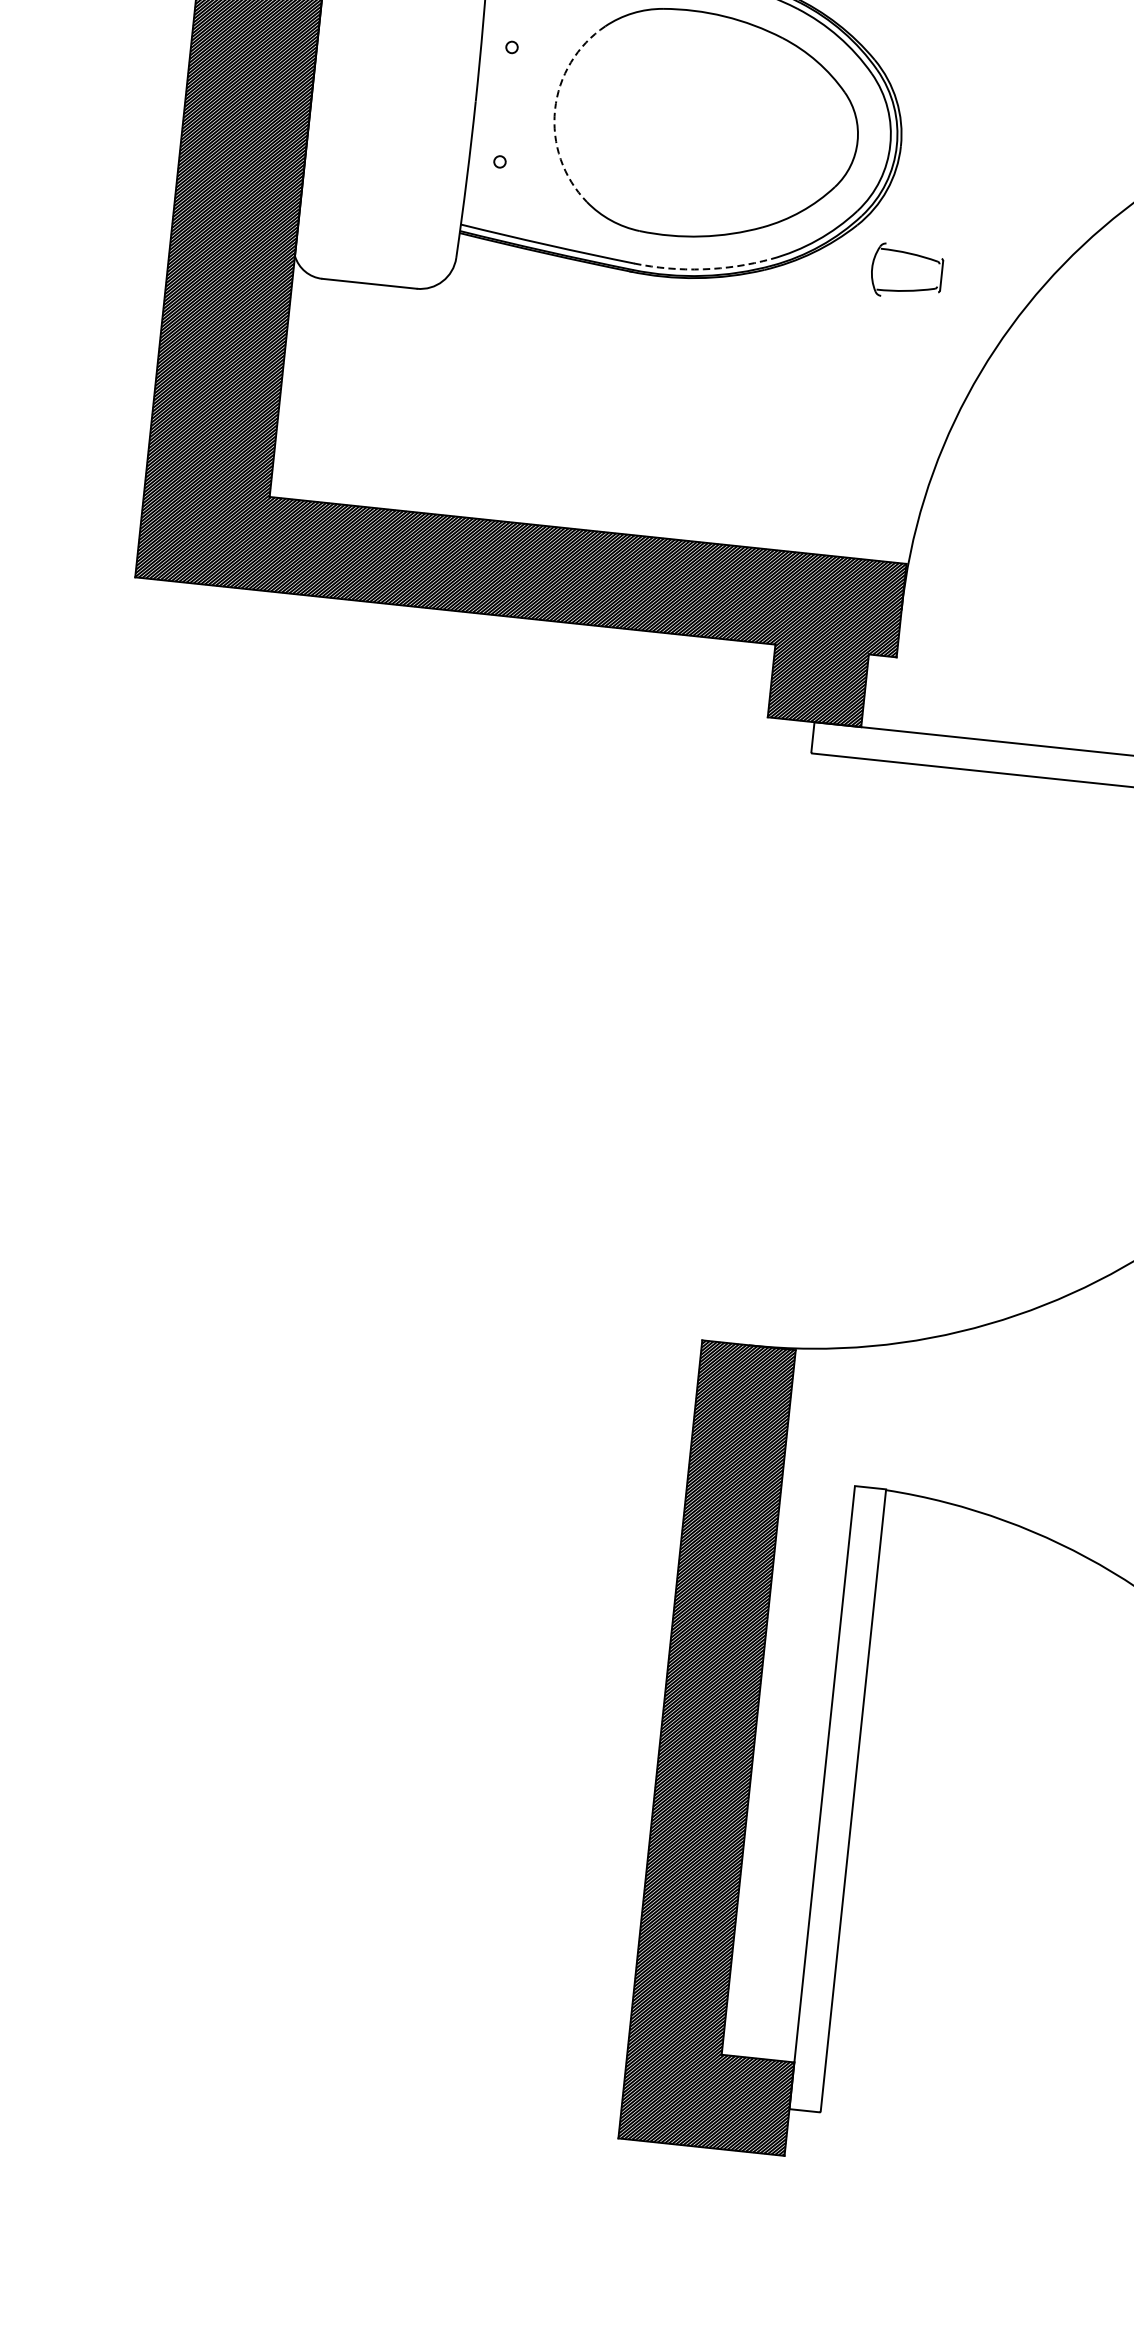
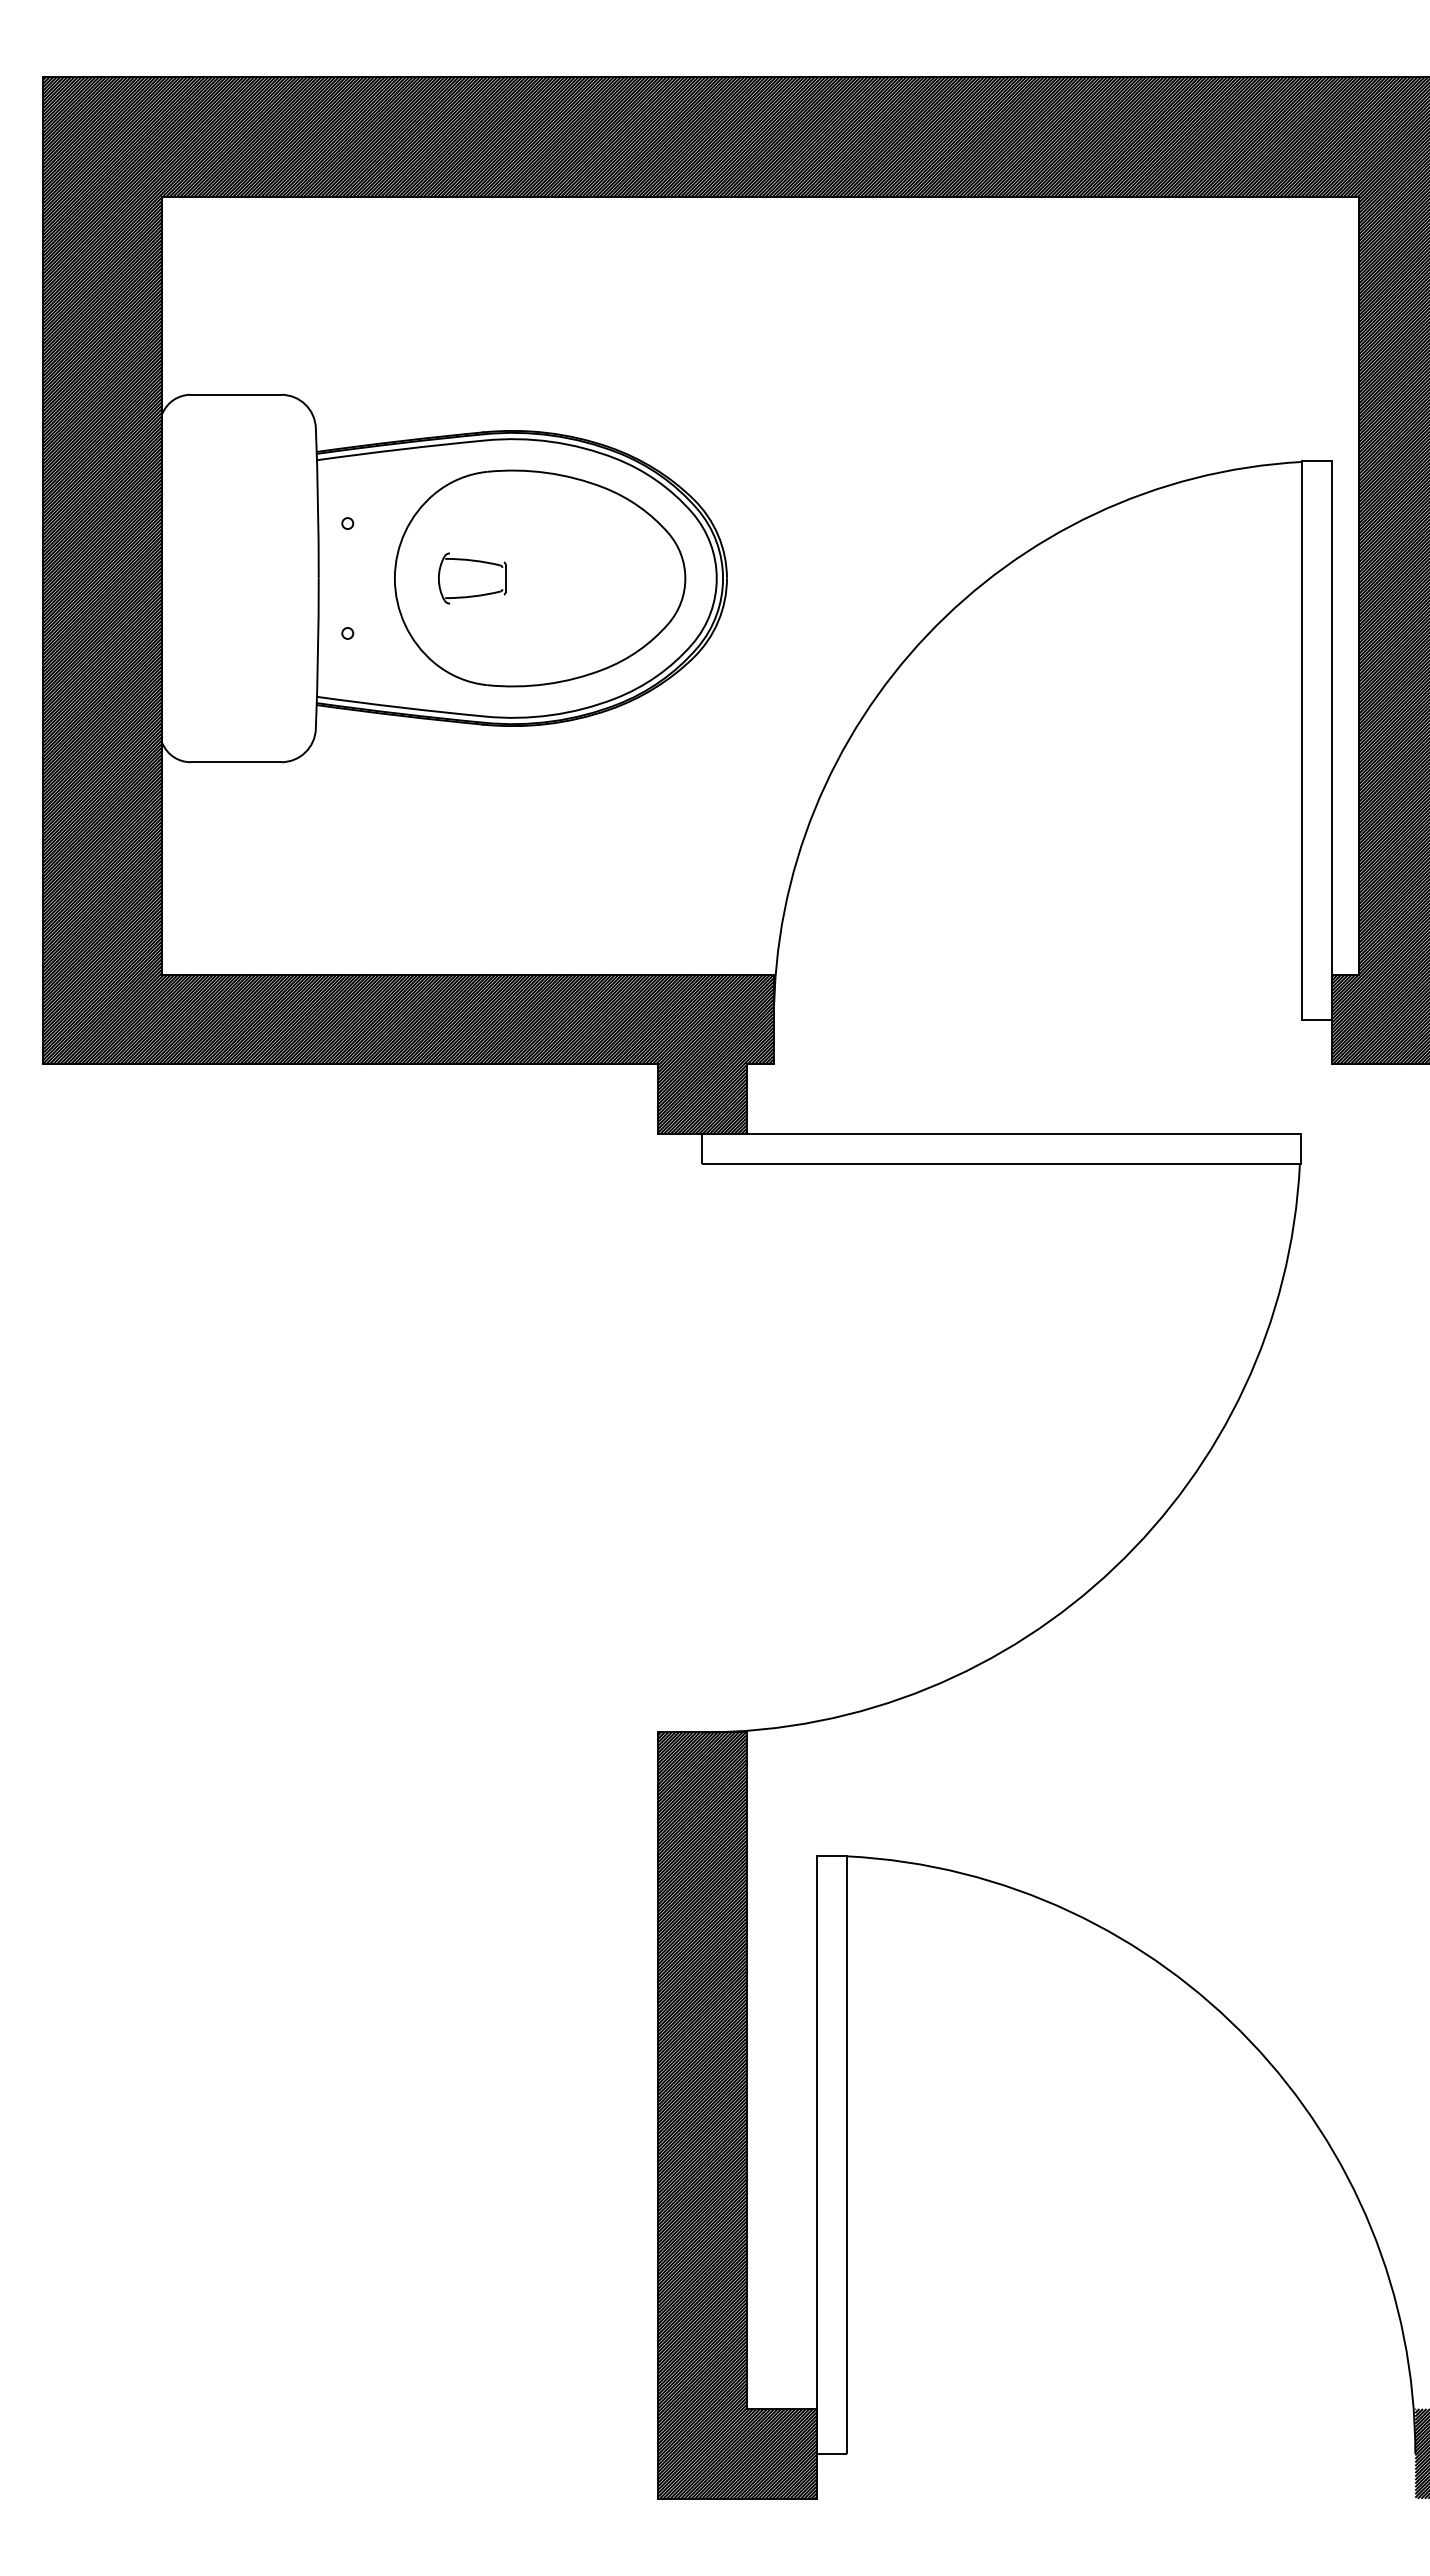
arc: (554, 109) -> (394, 578), dashed -> solid
part: (909, 254) -> (472, 561), moved
arc: (703, 269) -> (551, 715), dashed -> solid

